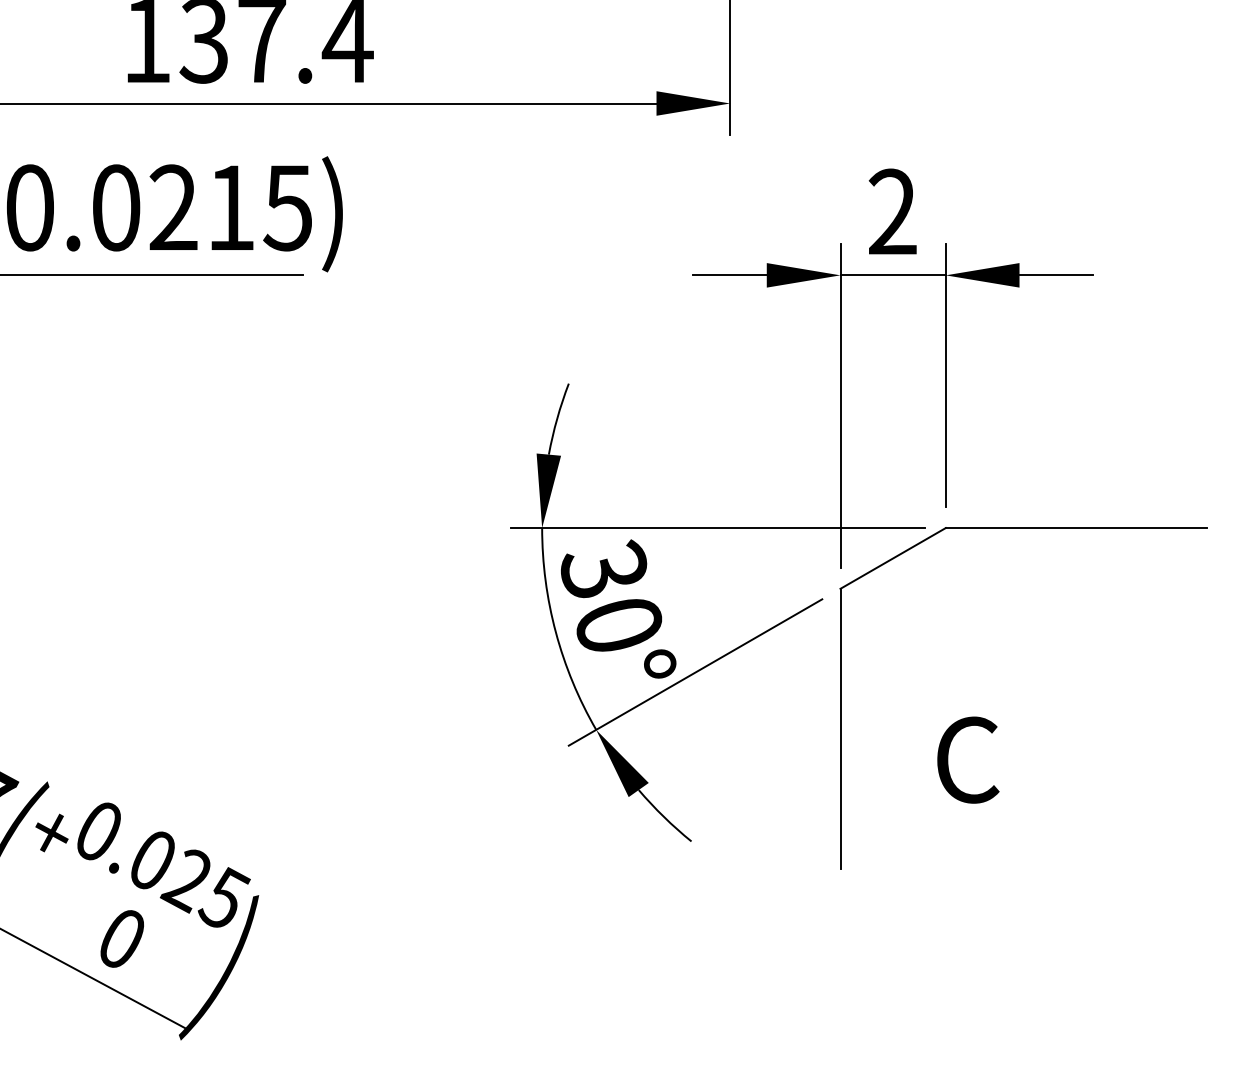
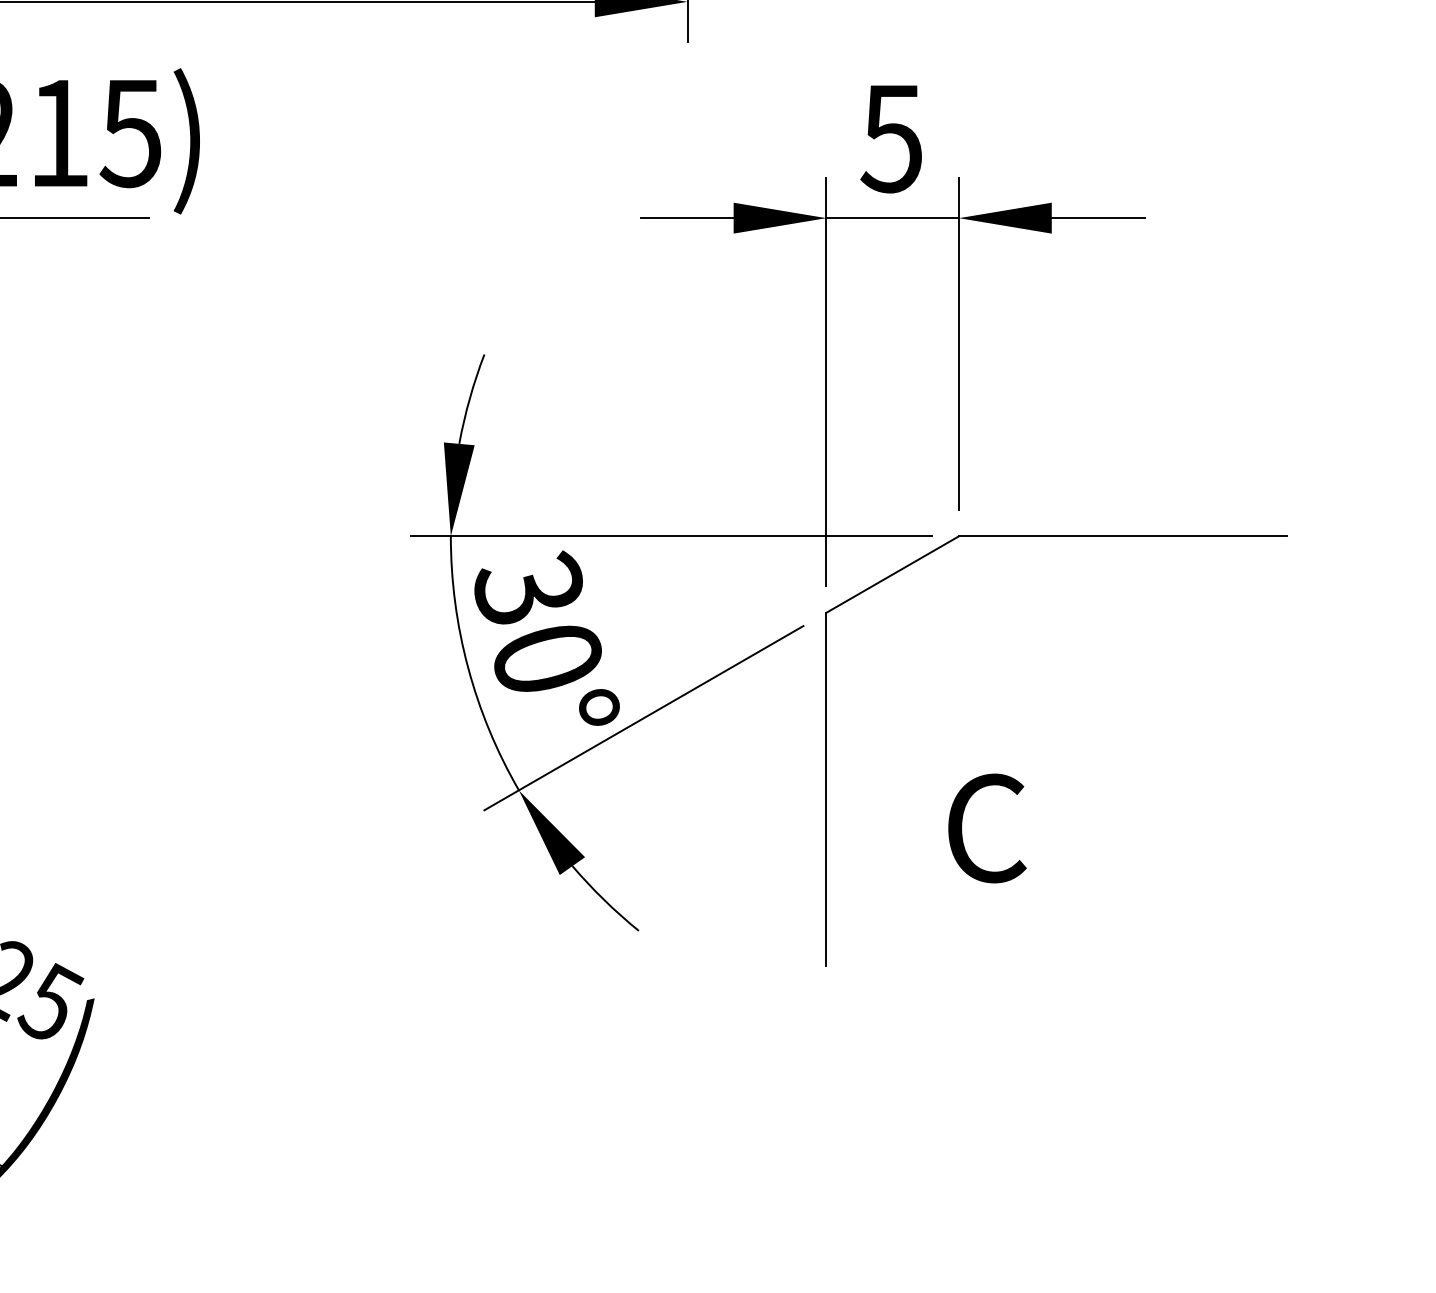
text: (891, 211) -> (890, 137), 2 -> 5

